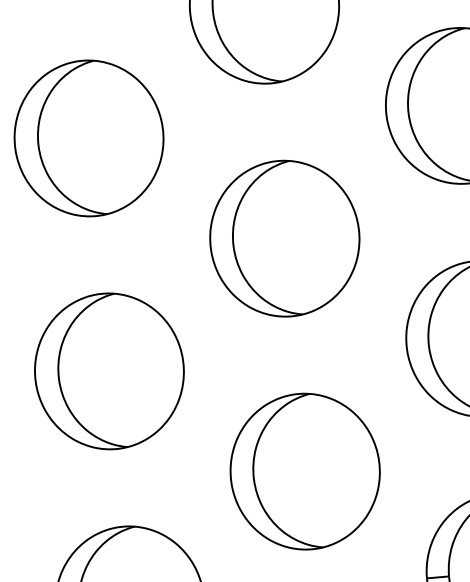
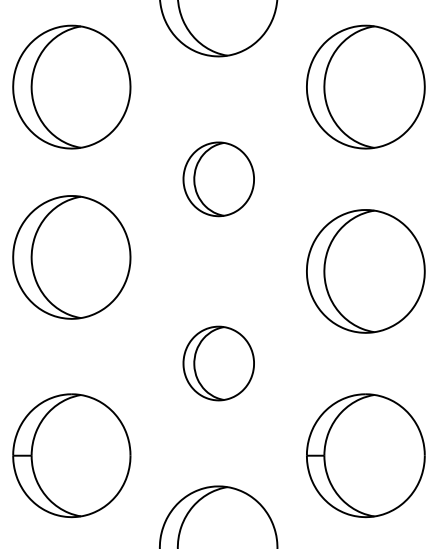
part: (284, 238) -> (218, 179), size x0.6
part: (109, 371) -> (71, 257), moved
part: (305, 471) -> (218, 363), size x0.6

